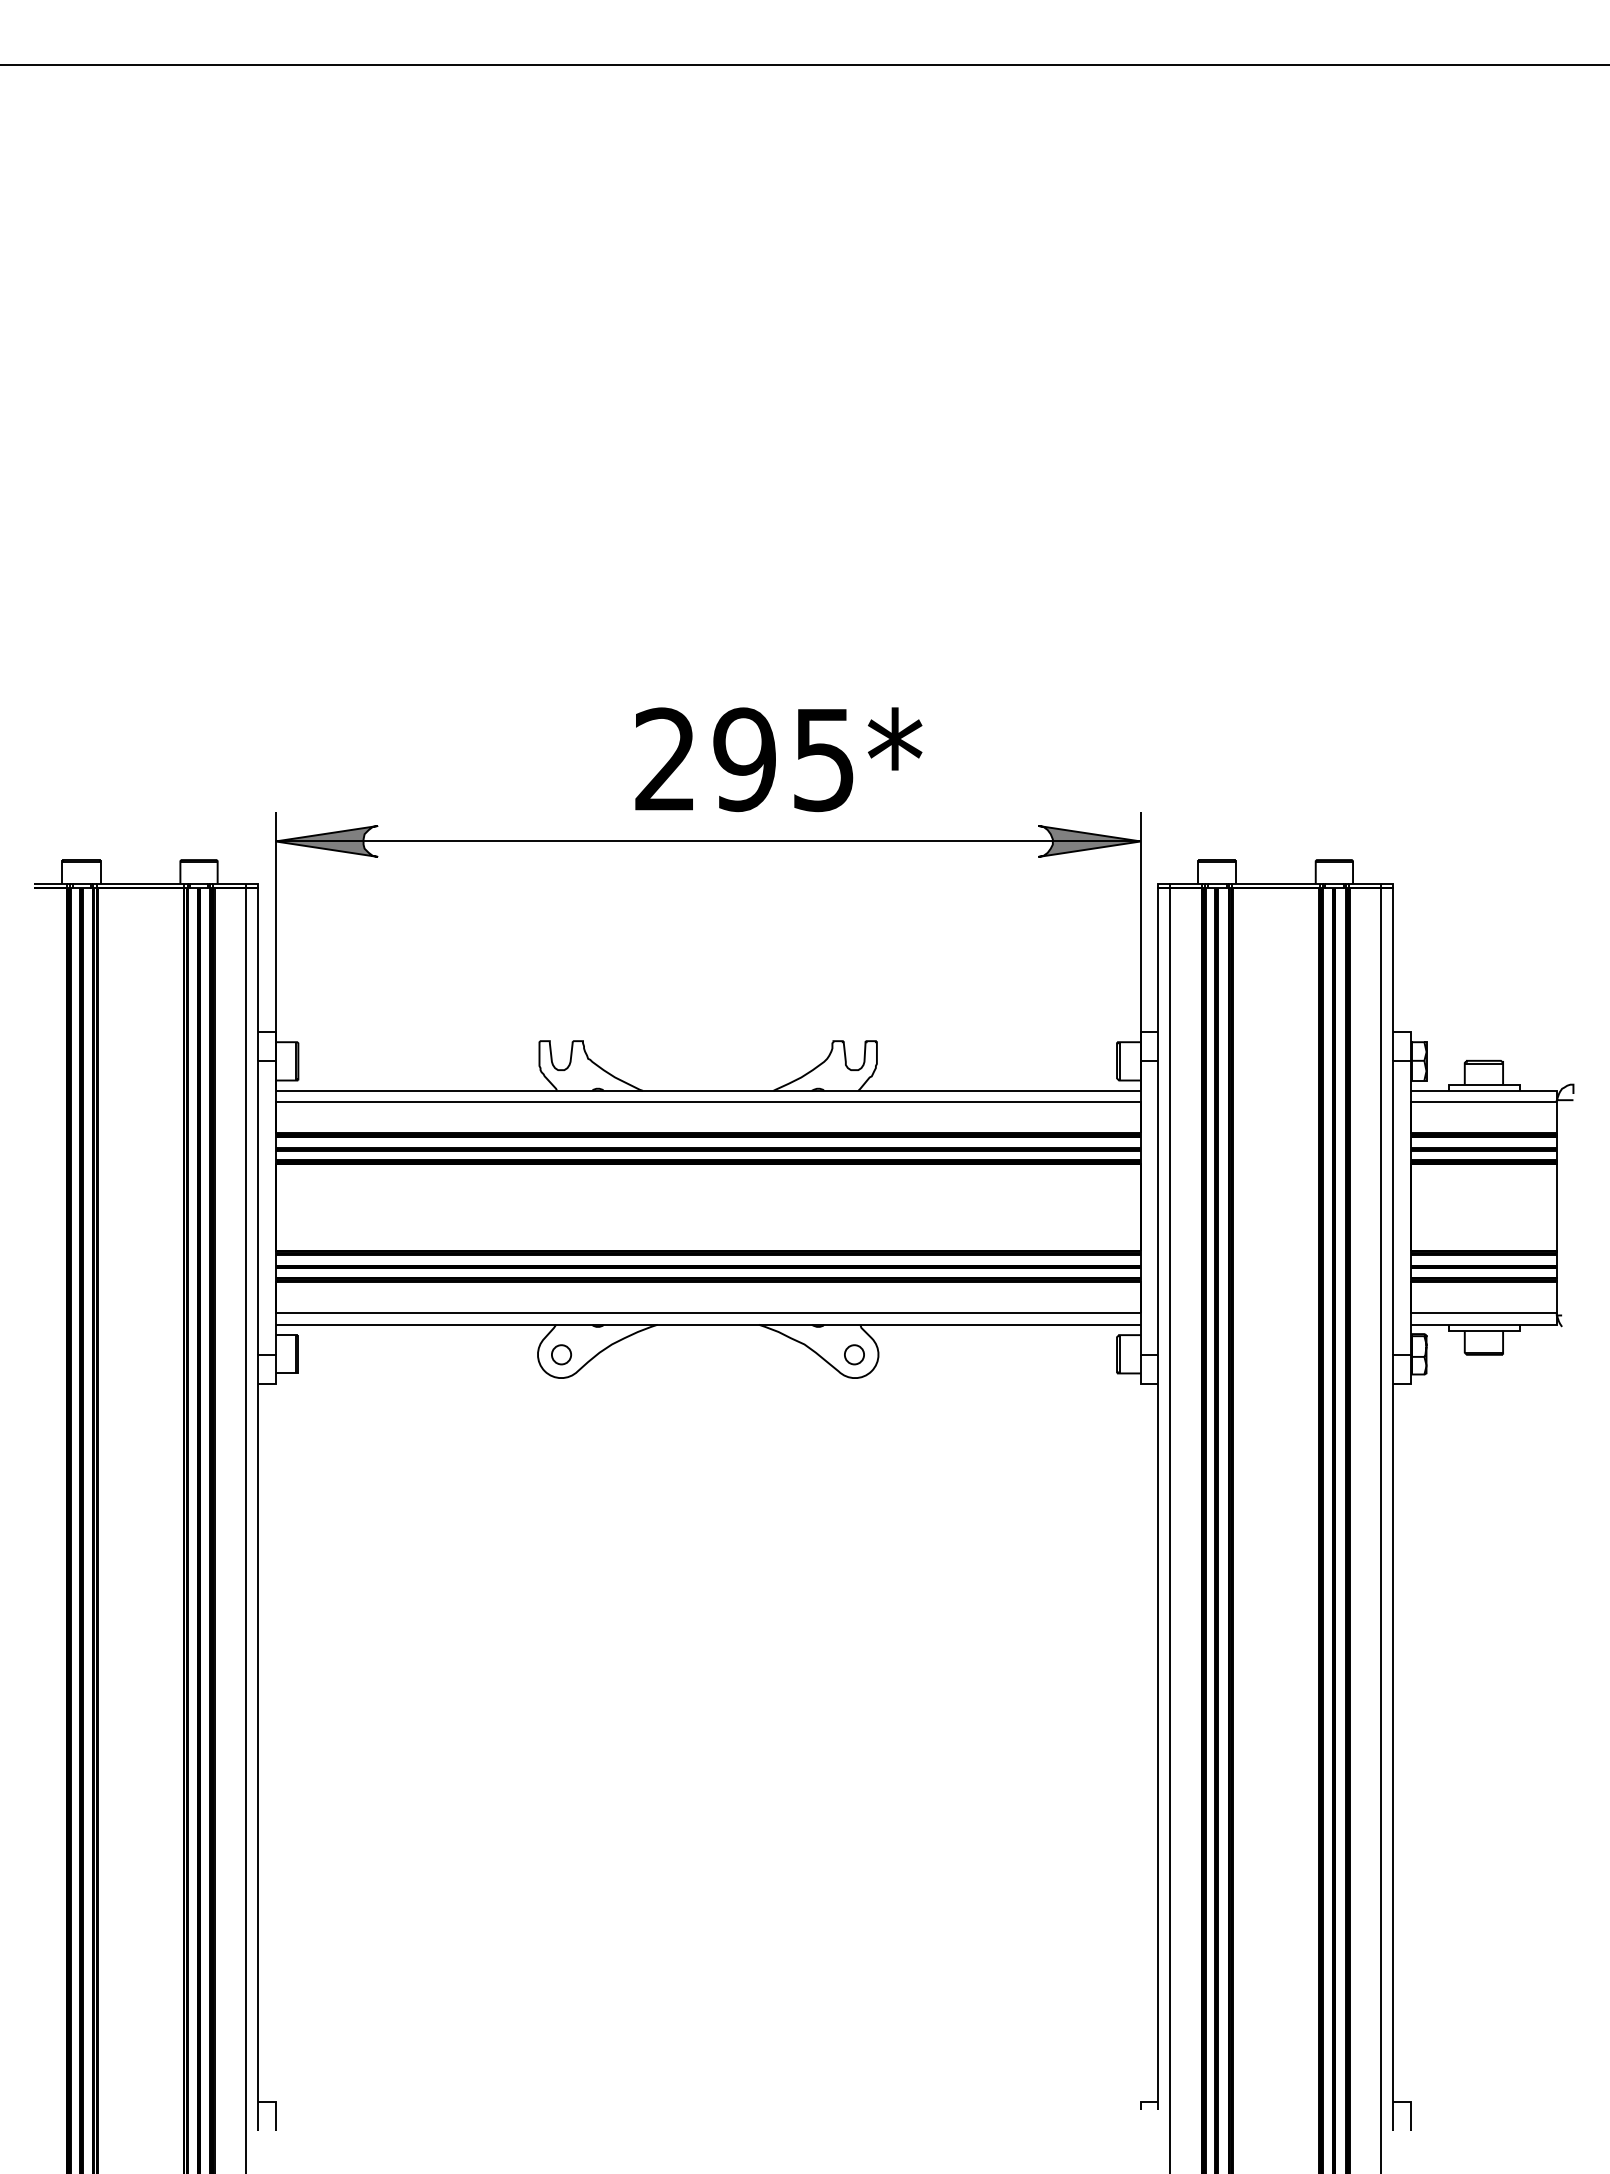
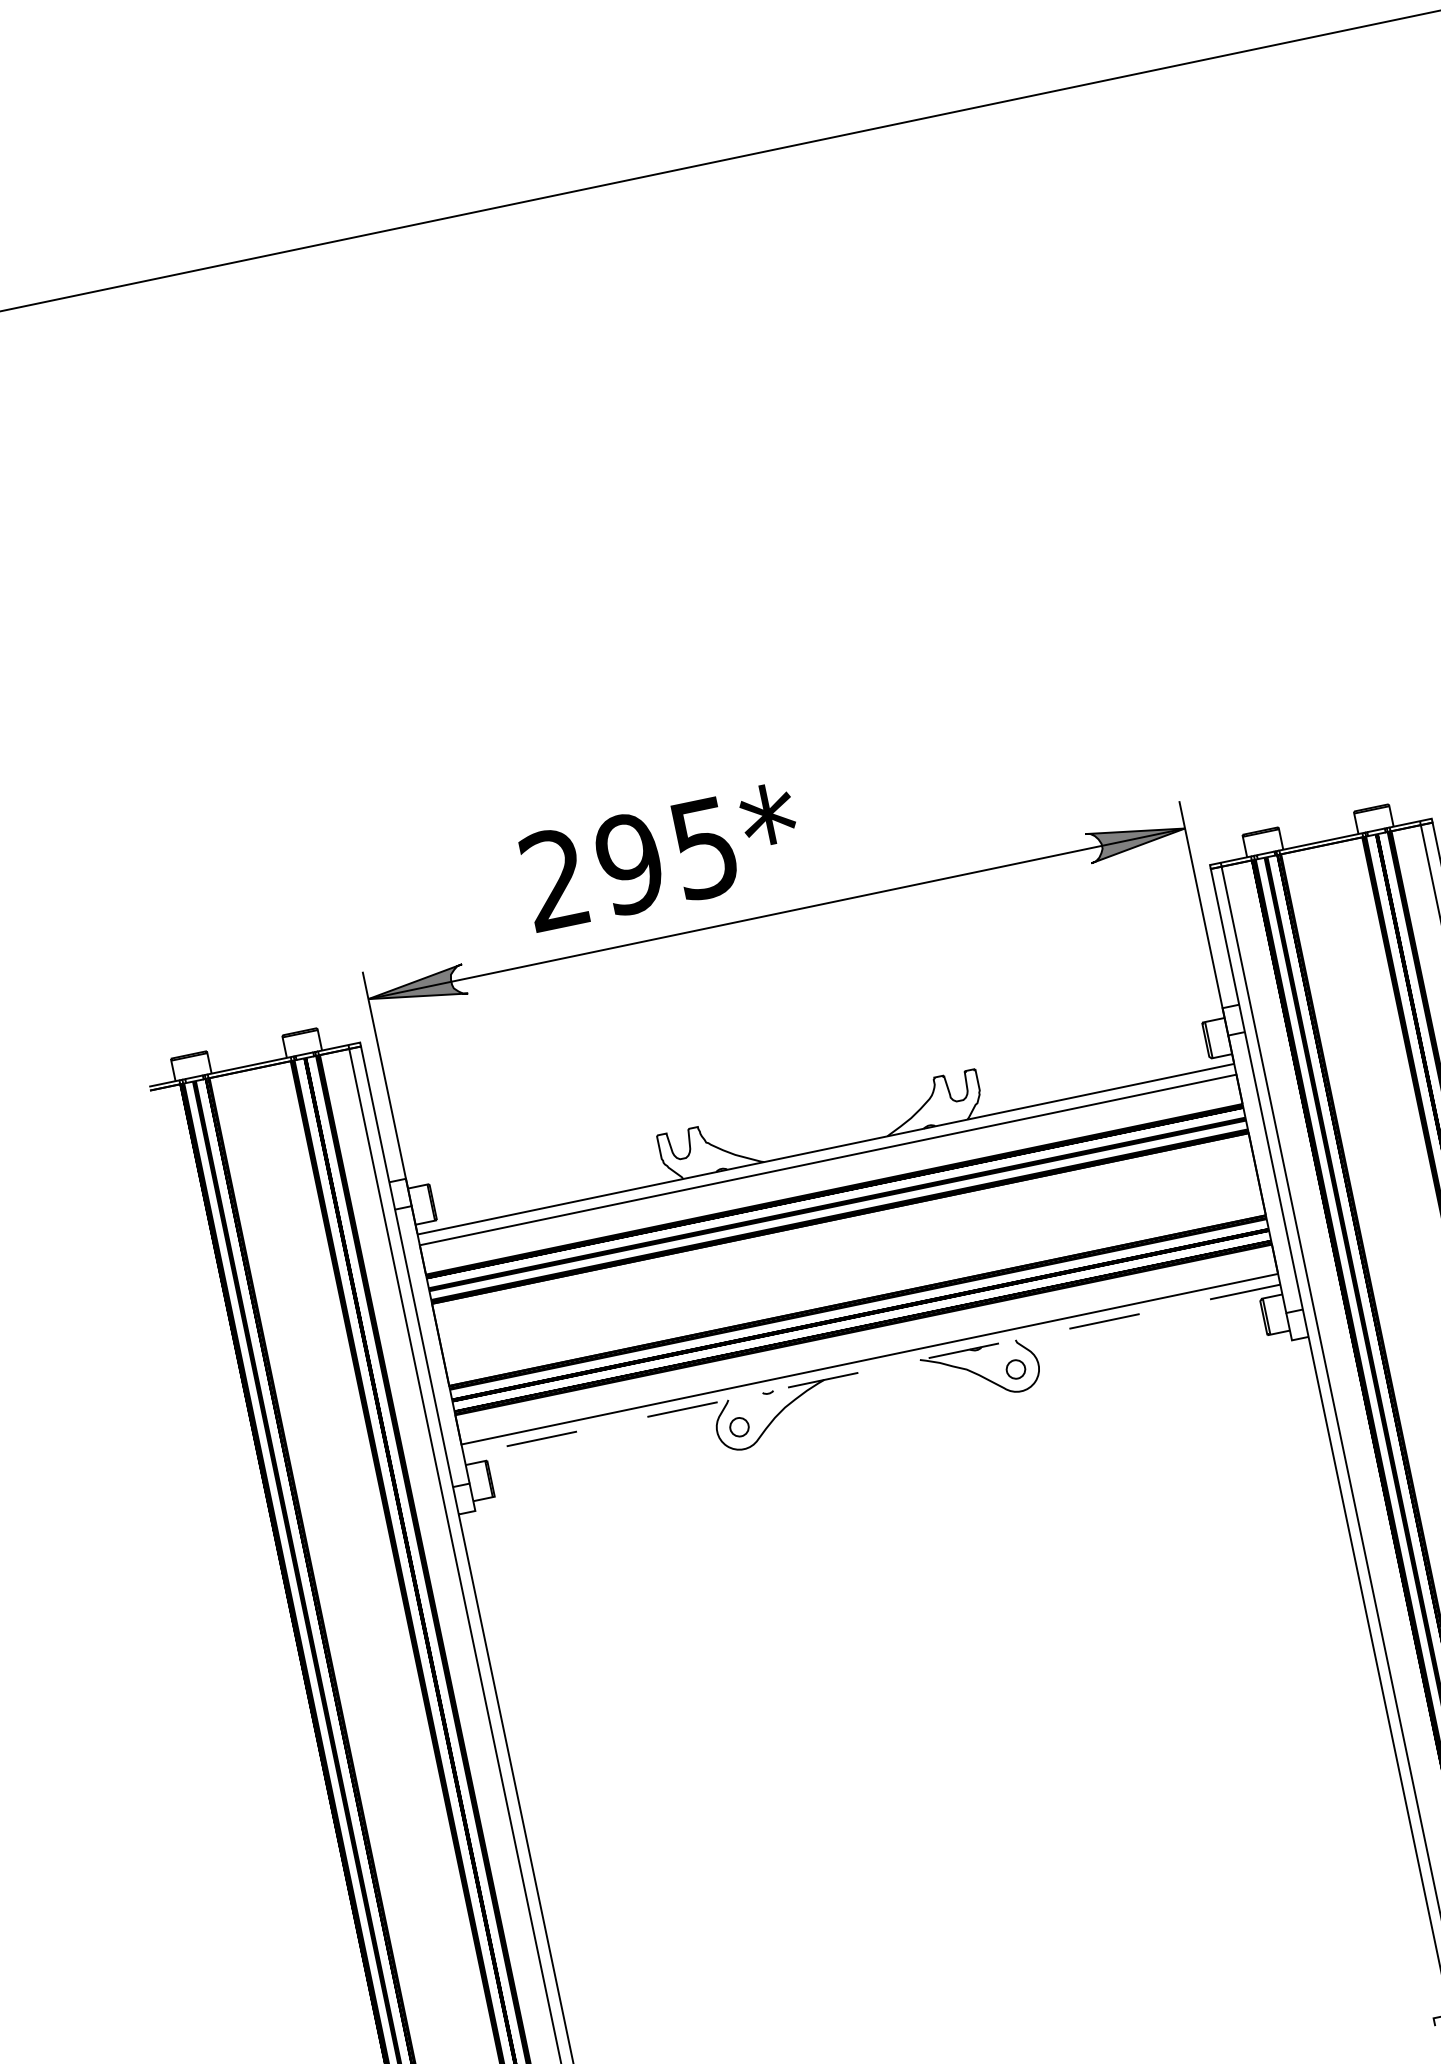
text: (778, 759) -> (661, 857), moved
line: (708, 1324) -> (872, 1369), solid -> dashed

